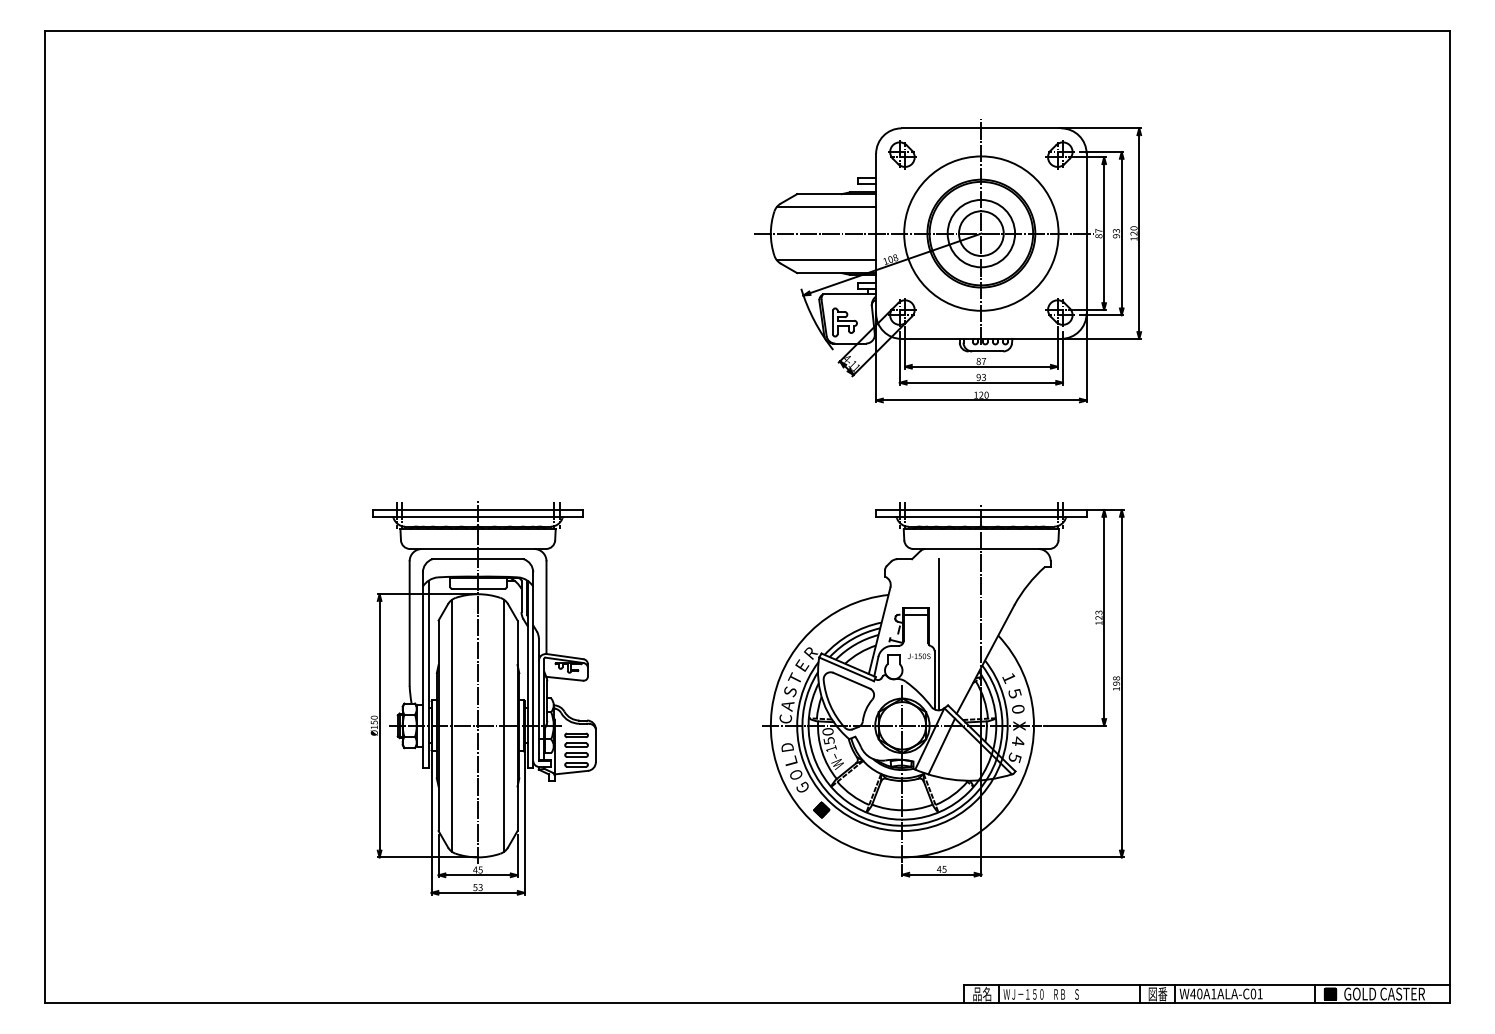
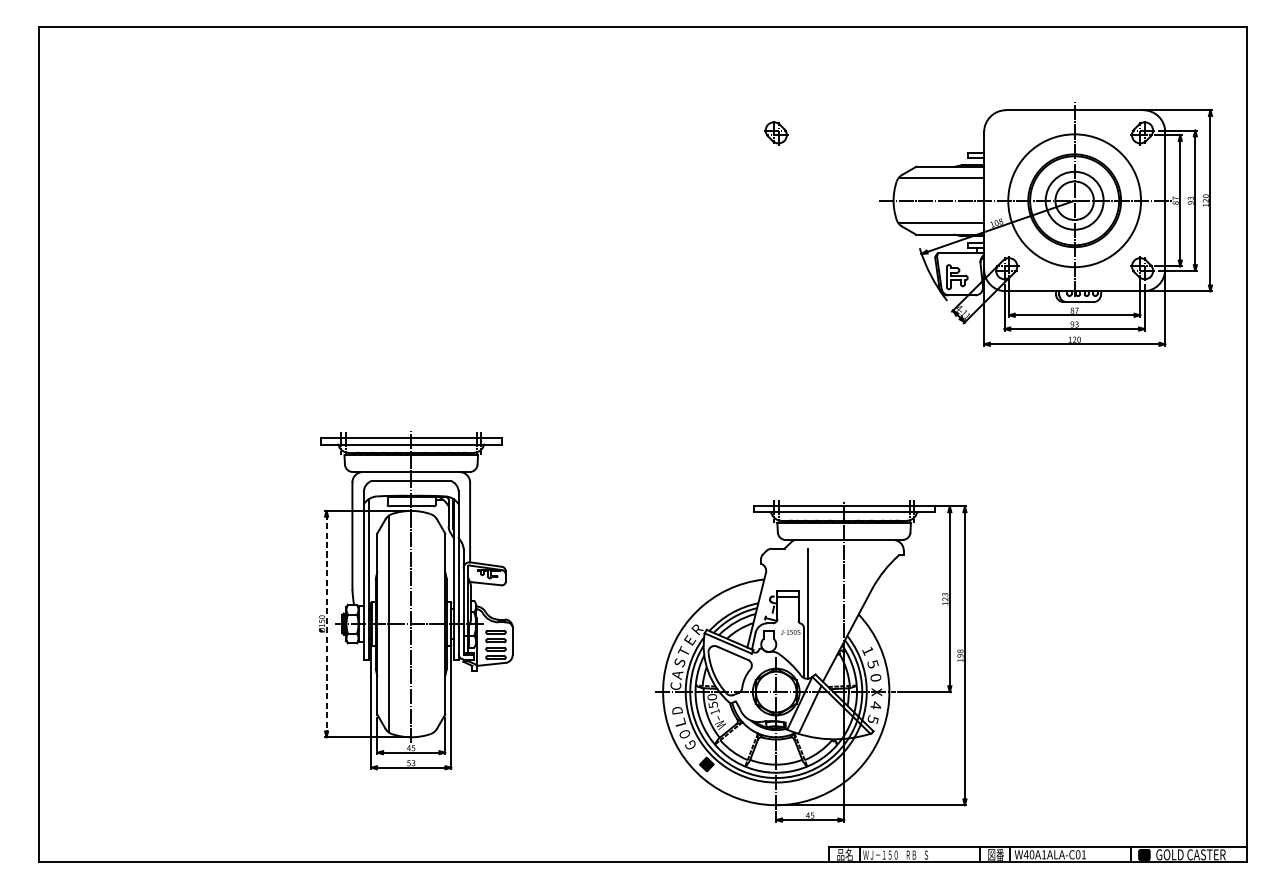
part: (948, 261) -> (1046, 224), moved
part: (943, 689) -> (811, 660), moved
line: (379, 725) -> (326, 623), solid -> dashed
line: (504, 725) -> (433, 623), removed

